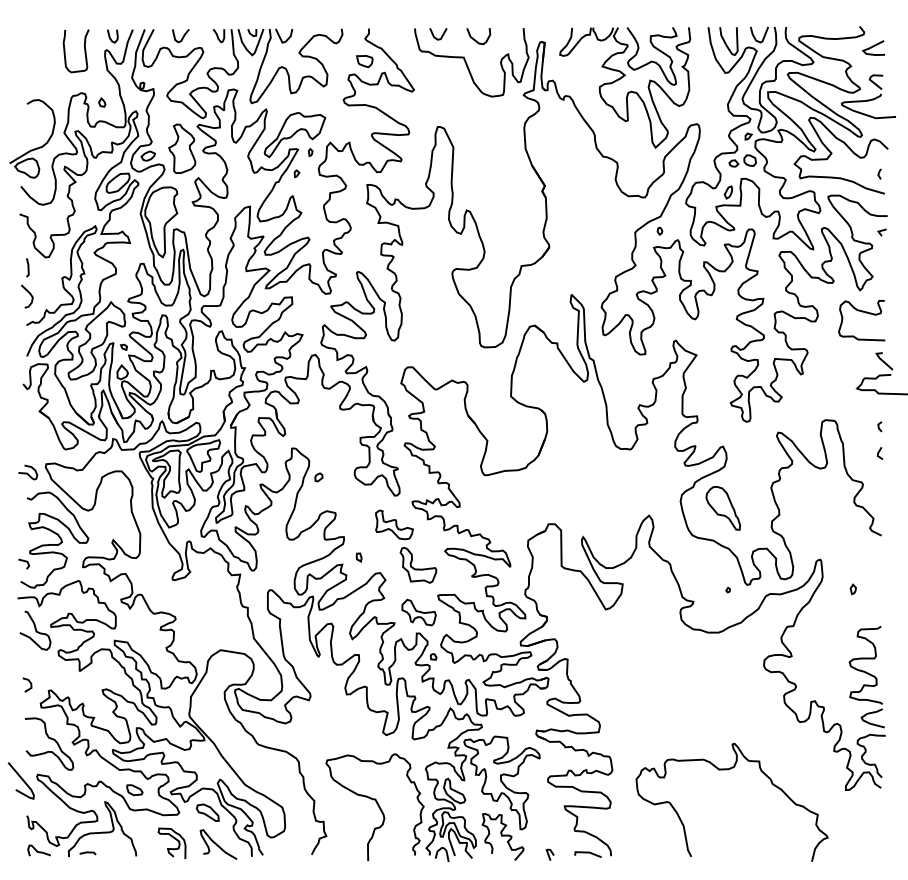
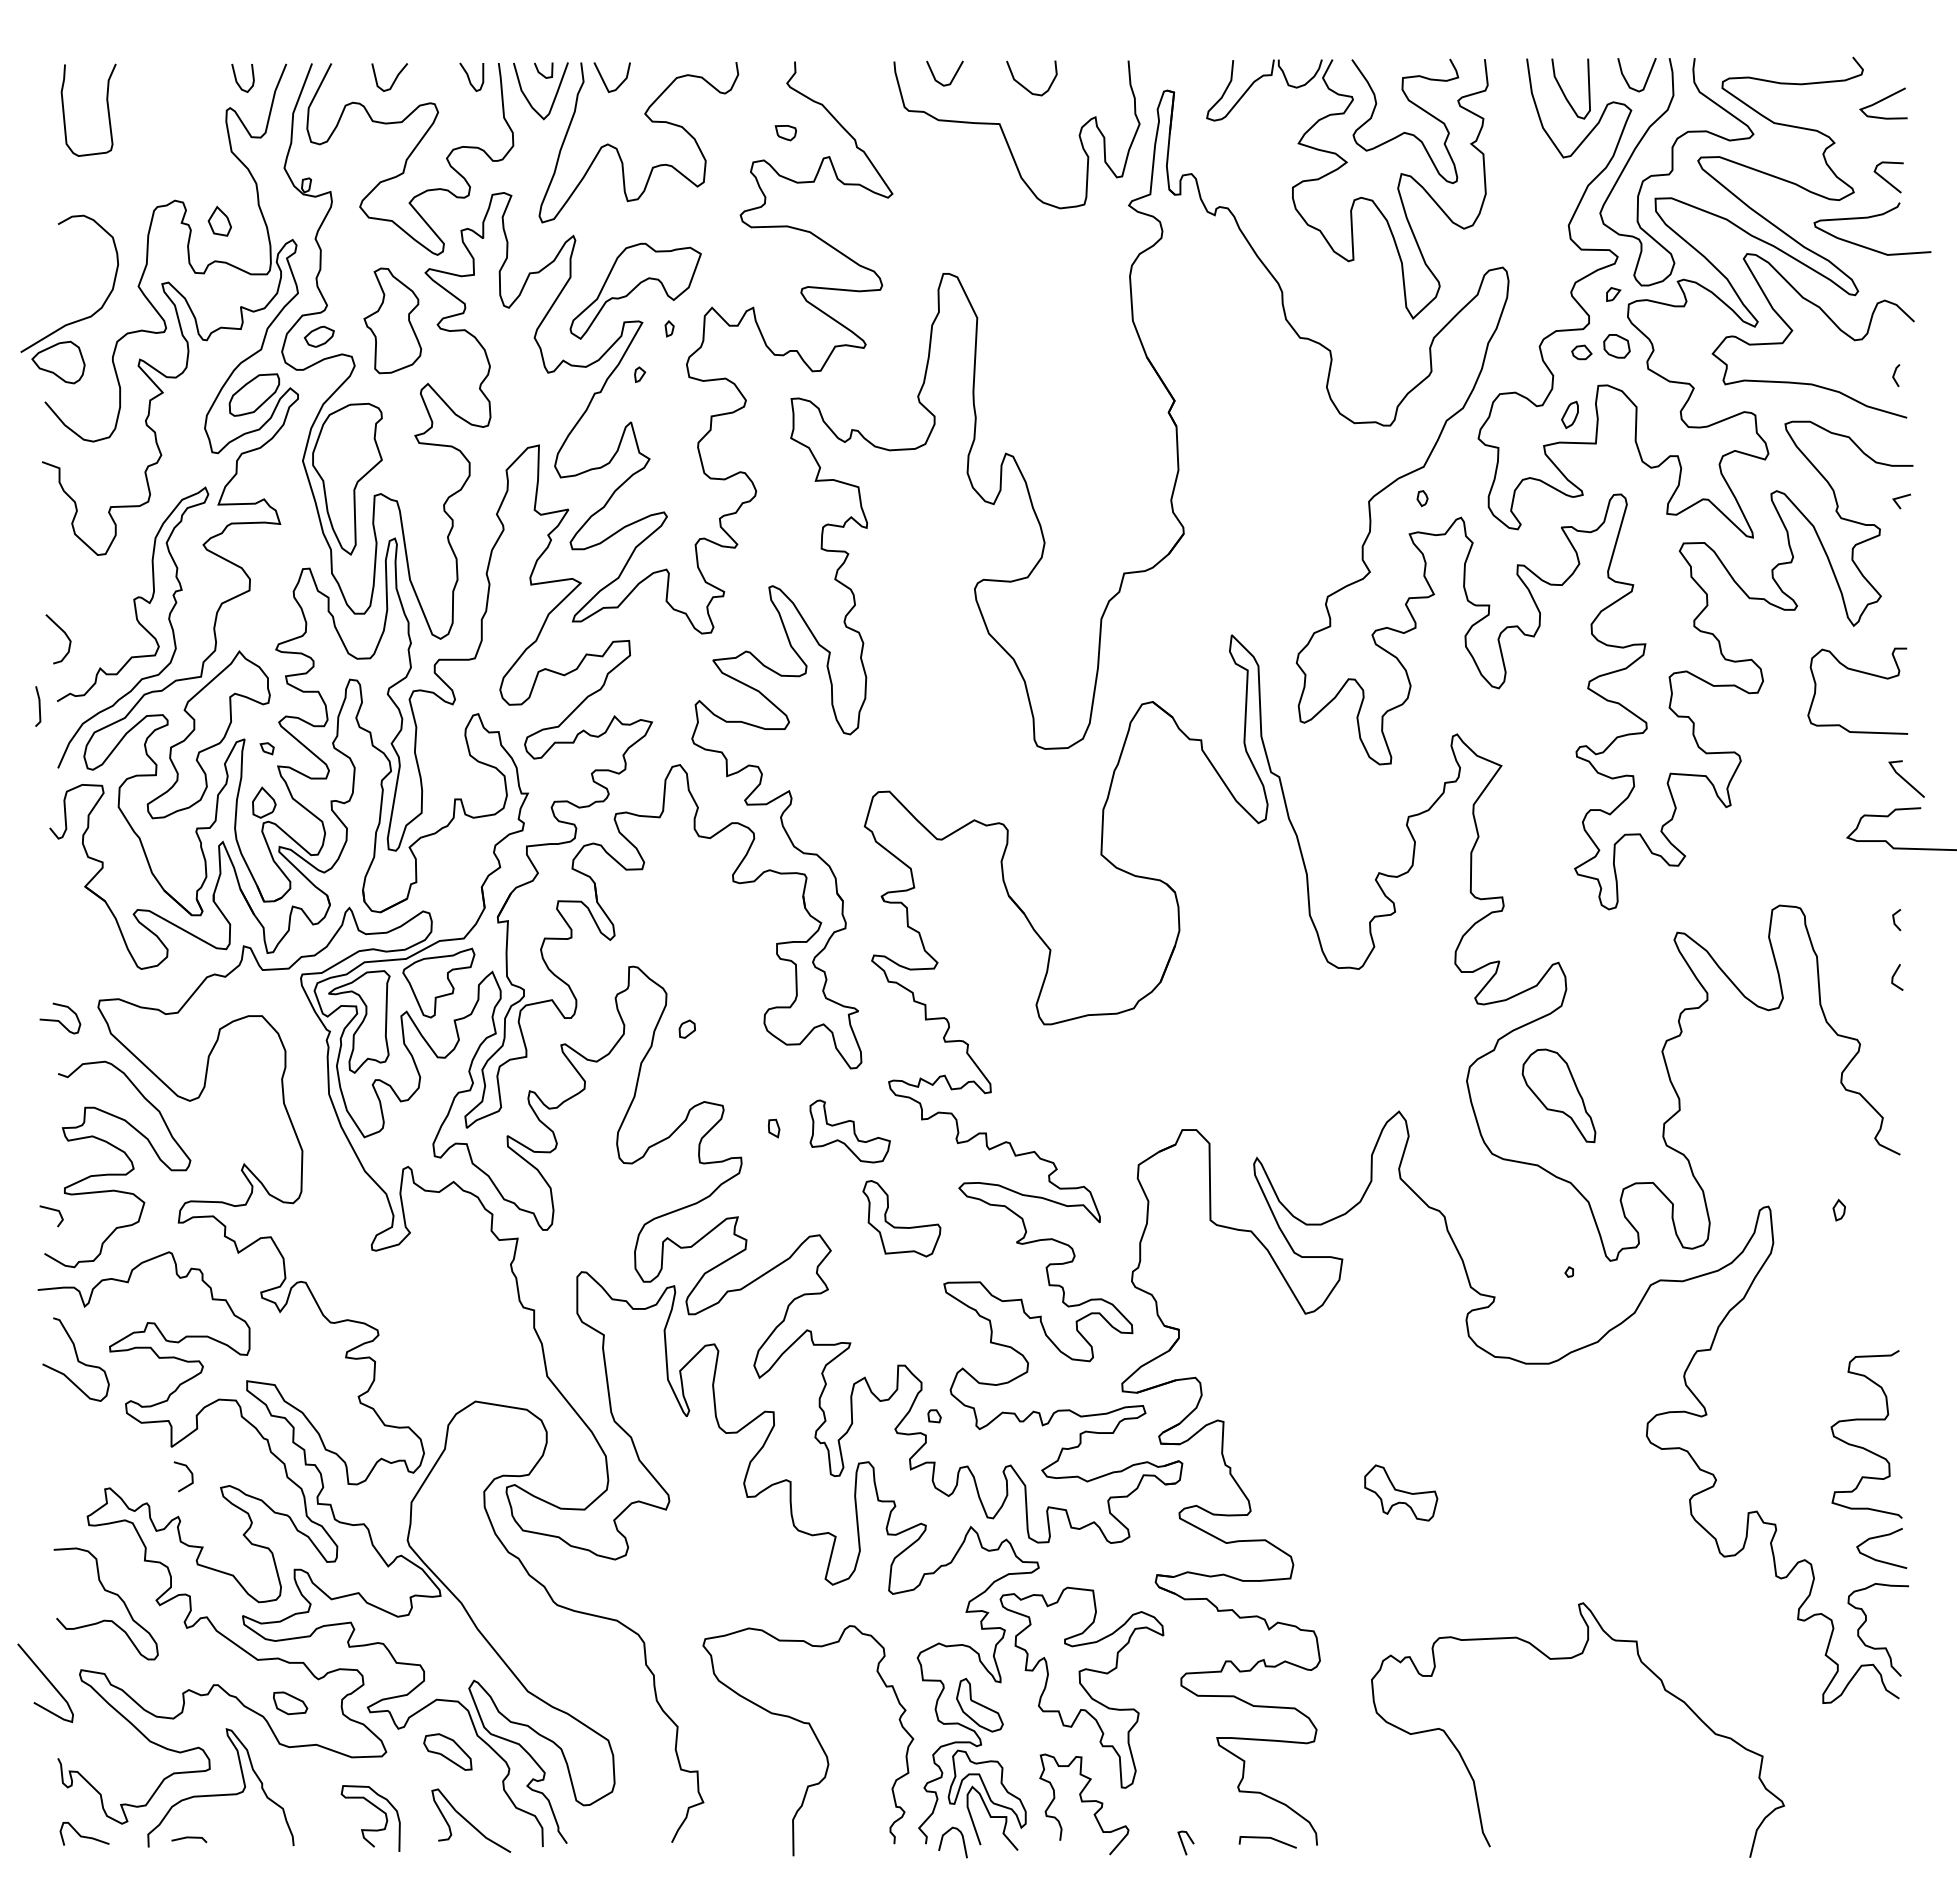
curve: (84, 51) -> (106, 111), moved
part: (364, 61) -> (785, 132), size x0.6
part: (102, 102) -> (220, 220), size x1.6
line: (27, 267) -> (37, 705), moved
part: (358, 557) -> (772, 1128), moved
part: (852, 589) -> (1837, 1210), moved
part: (418, 612) -> (1399, 1492), moved
line: (29, 683) -> (188, 1473), moved

